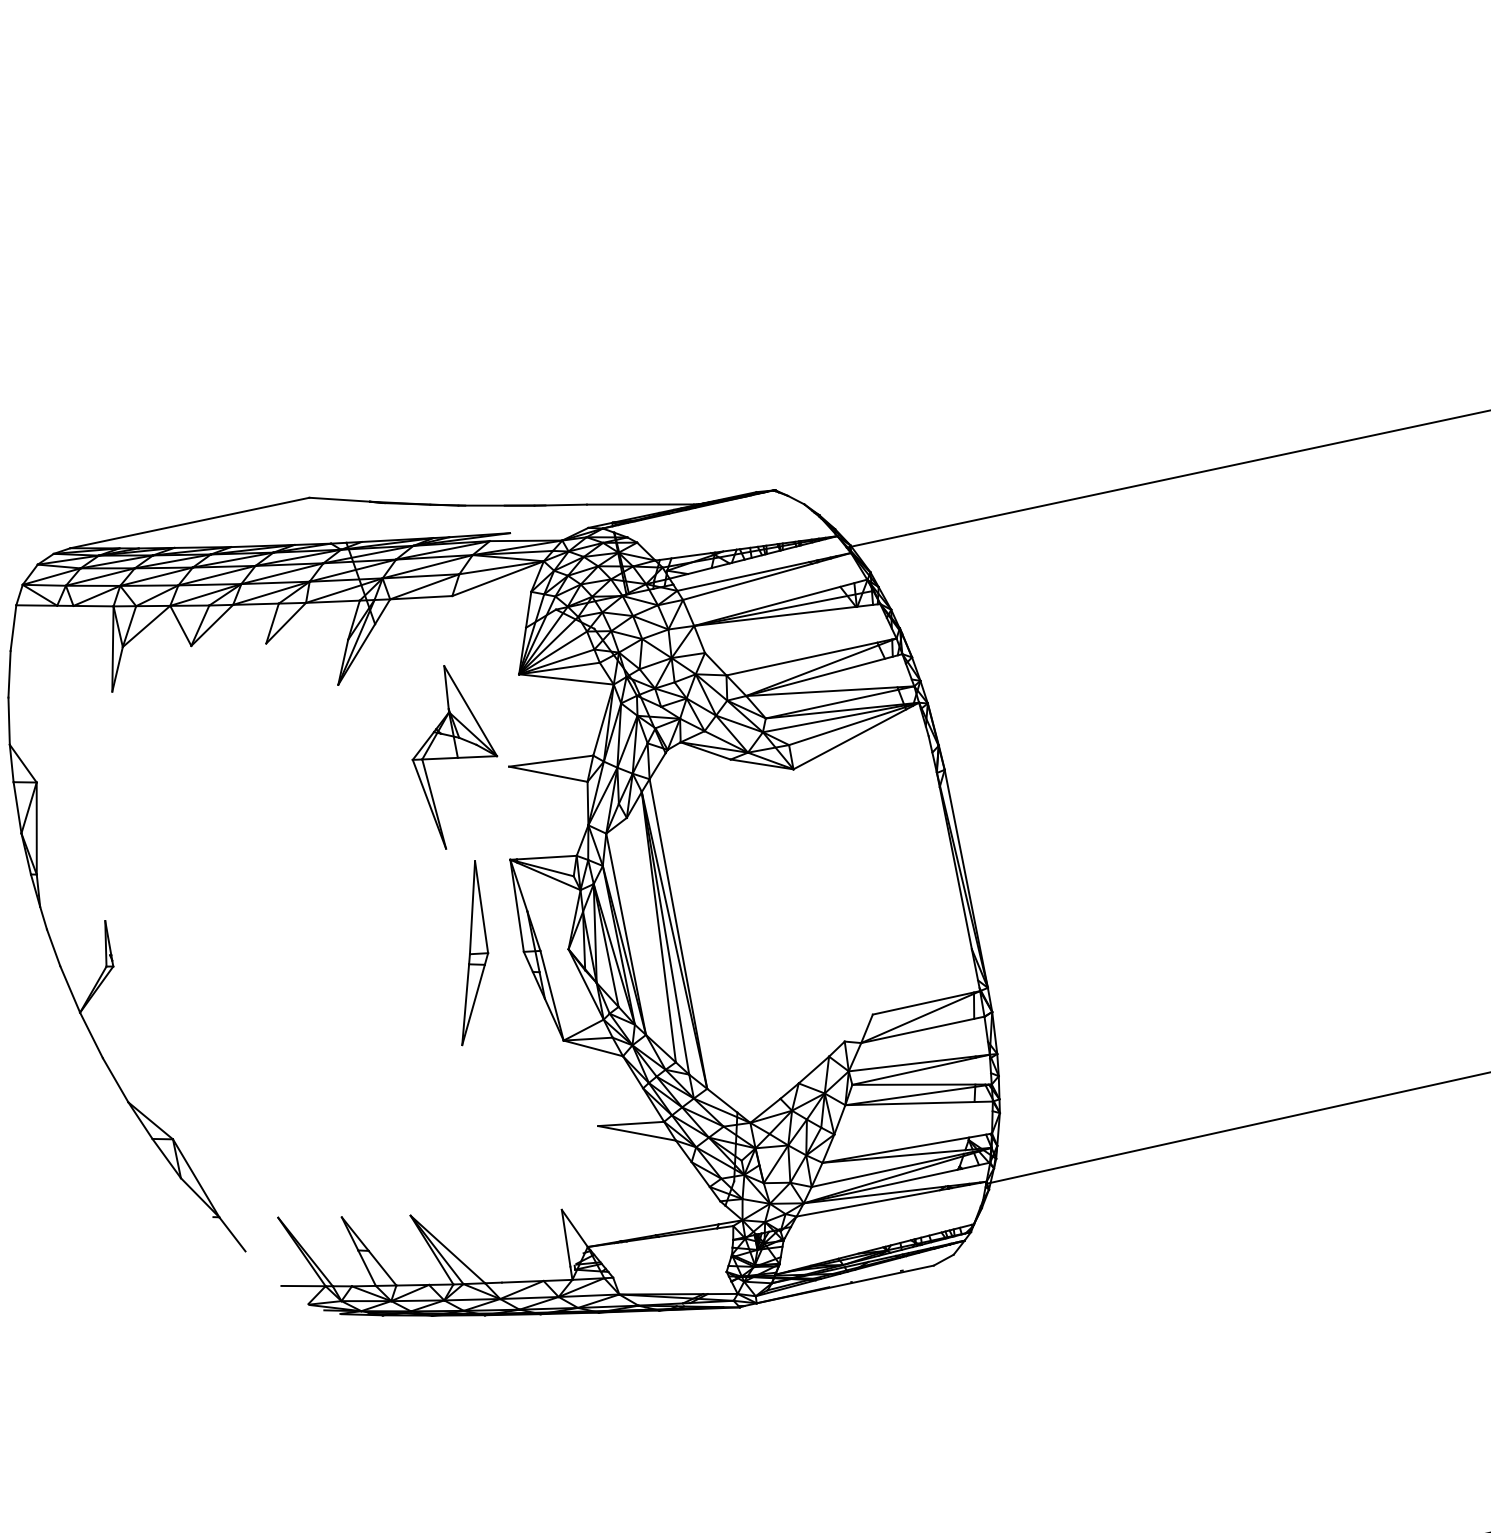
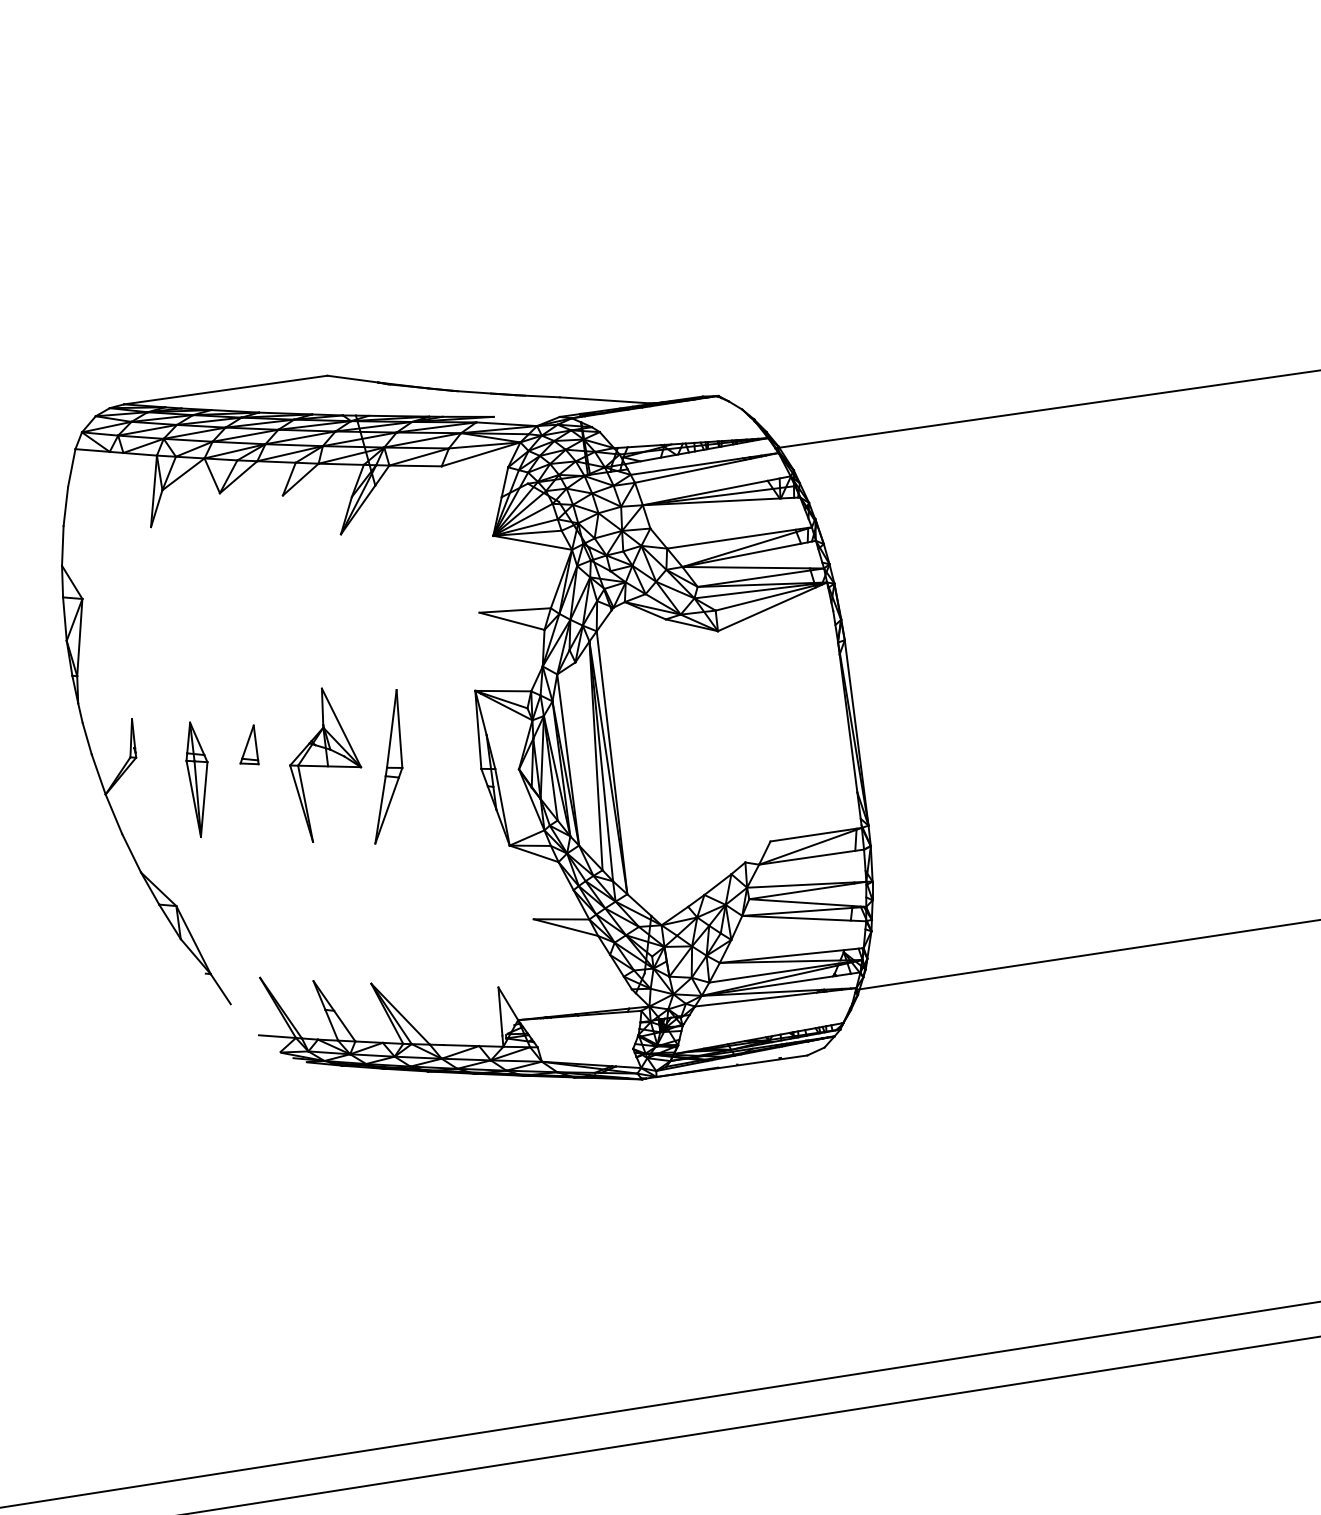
part: (454, 755) -> (325, 764), moved
part: (246, 941) -> (249, 744), added
part: (471, 952) -> (388, 766), moved
part: (186, 987) -> (196, 779), added

